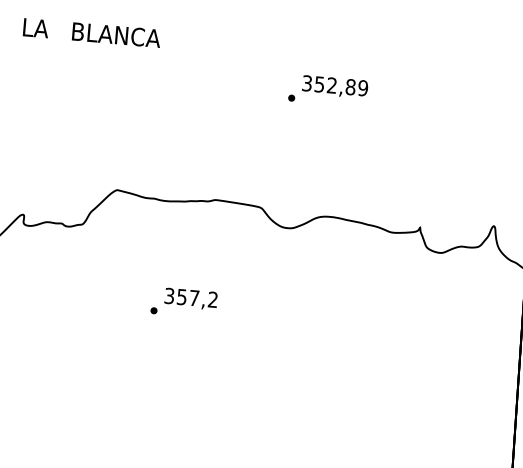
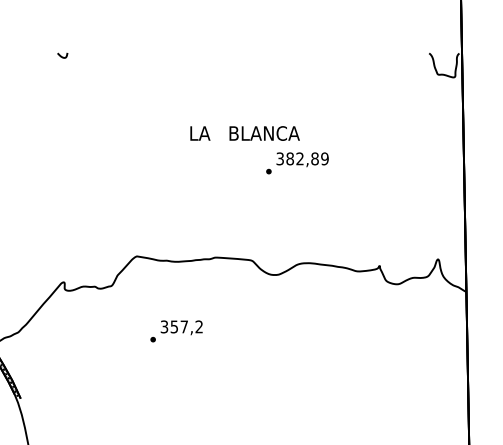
text: (91, 32) -> (244, 133), moved
text: (318, 83) -> (289, 158), 352,89 -> 382,89
text: (184, 303) -> (176, 331), moved

